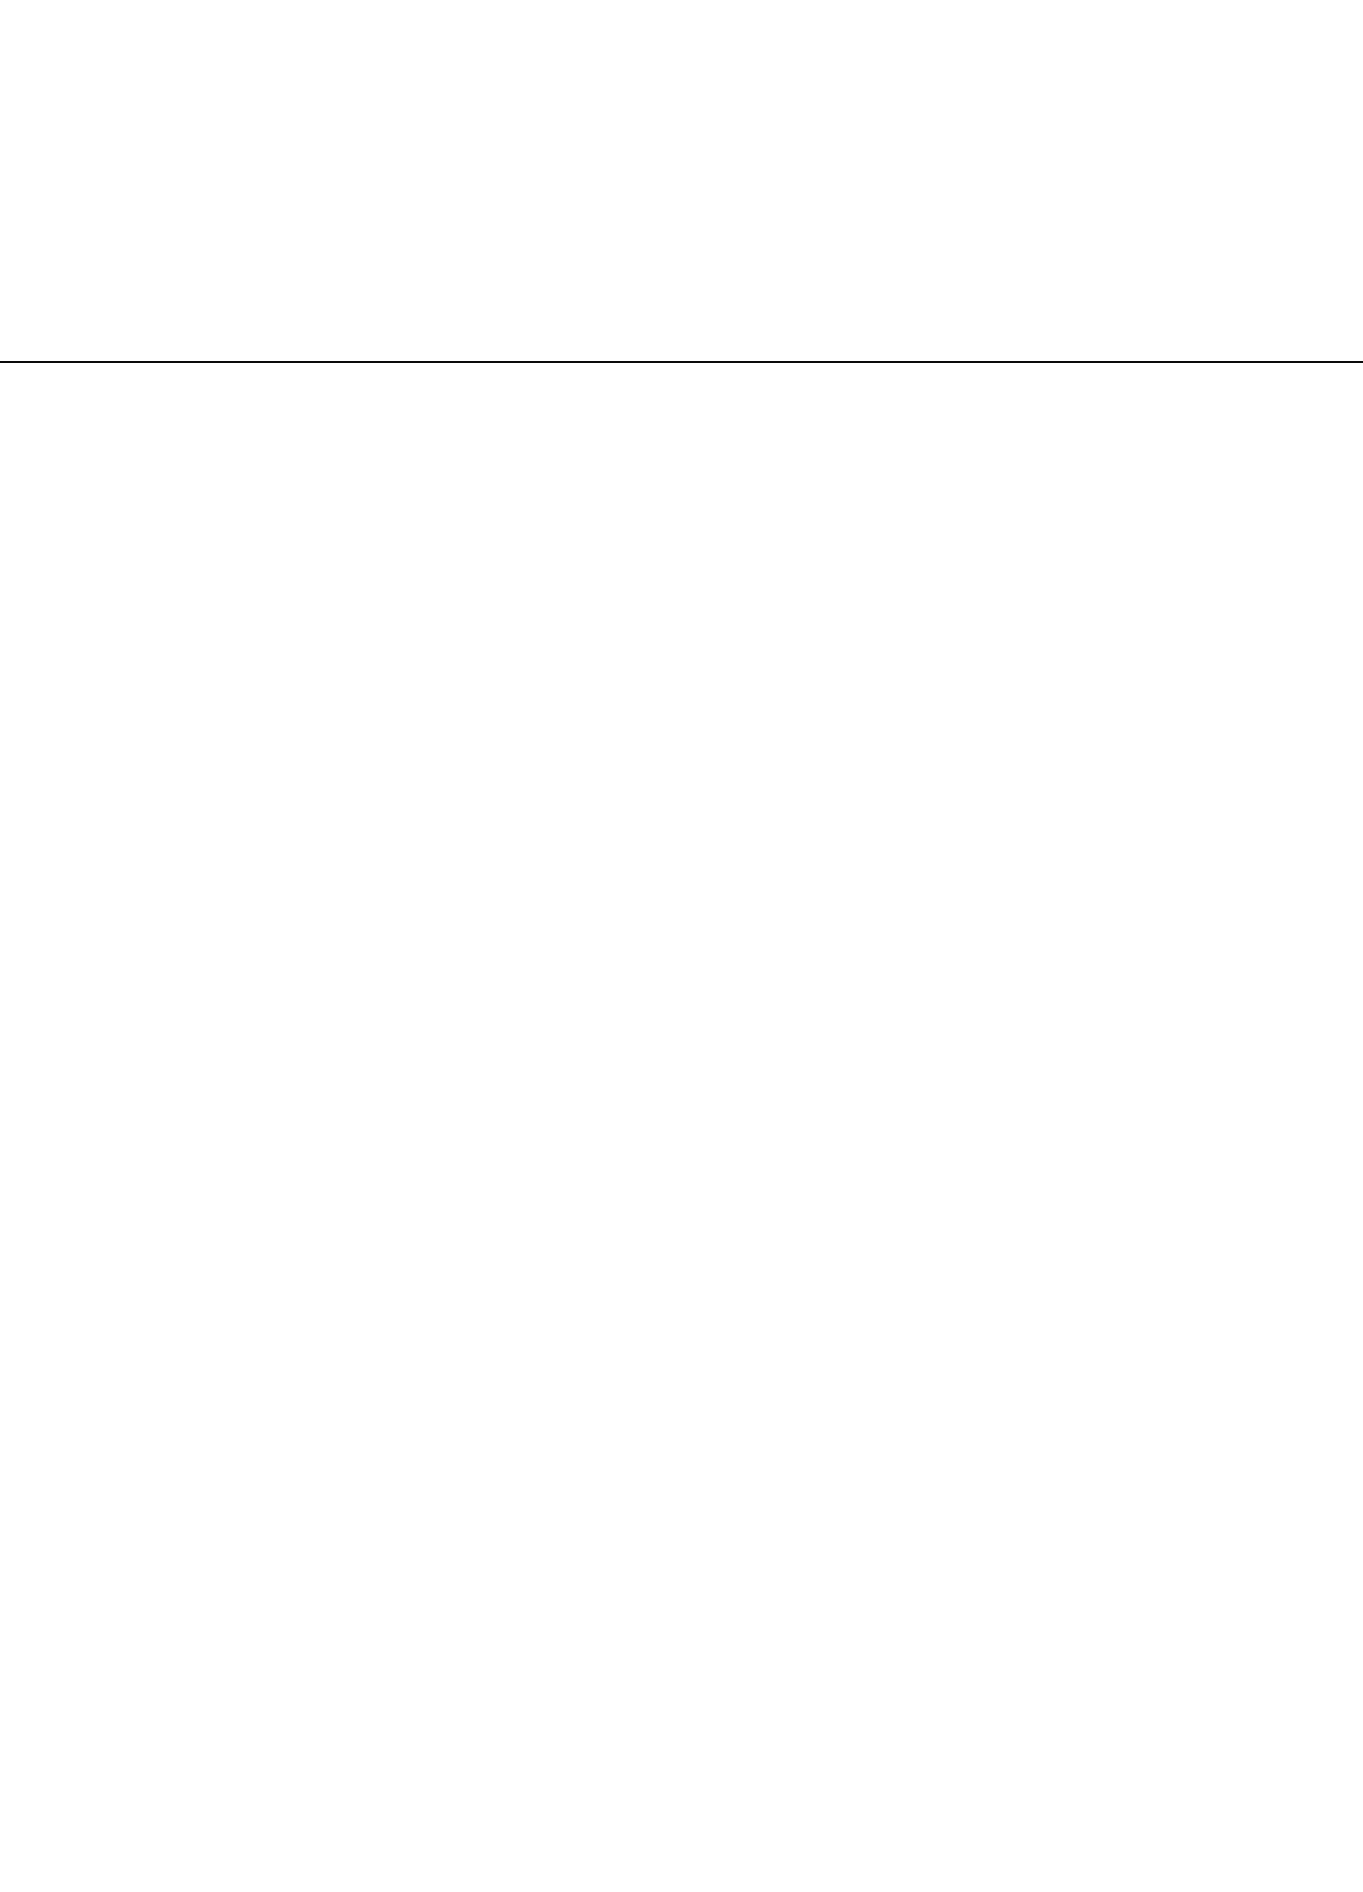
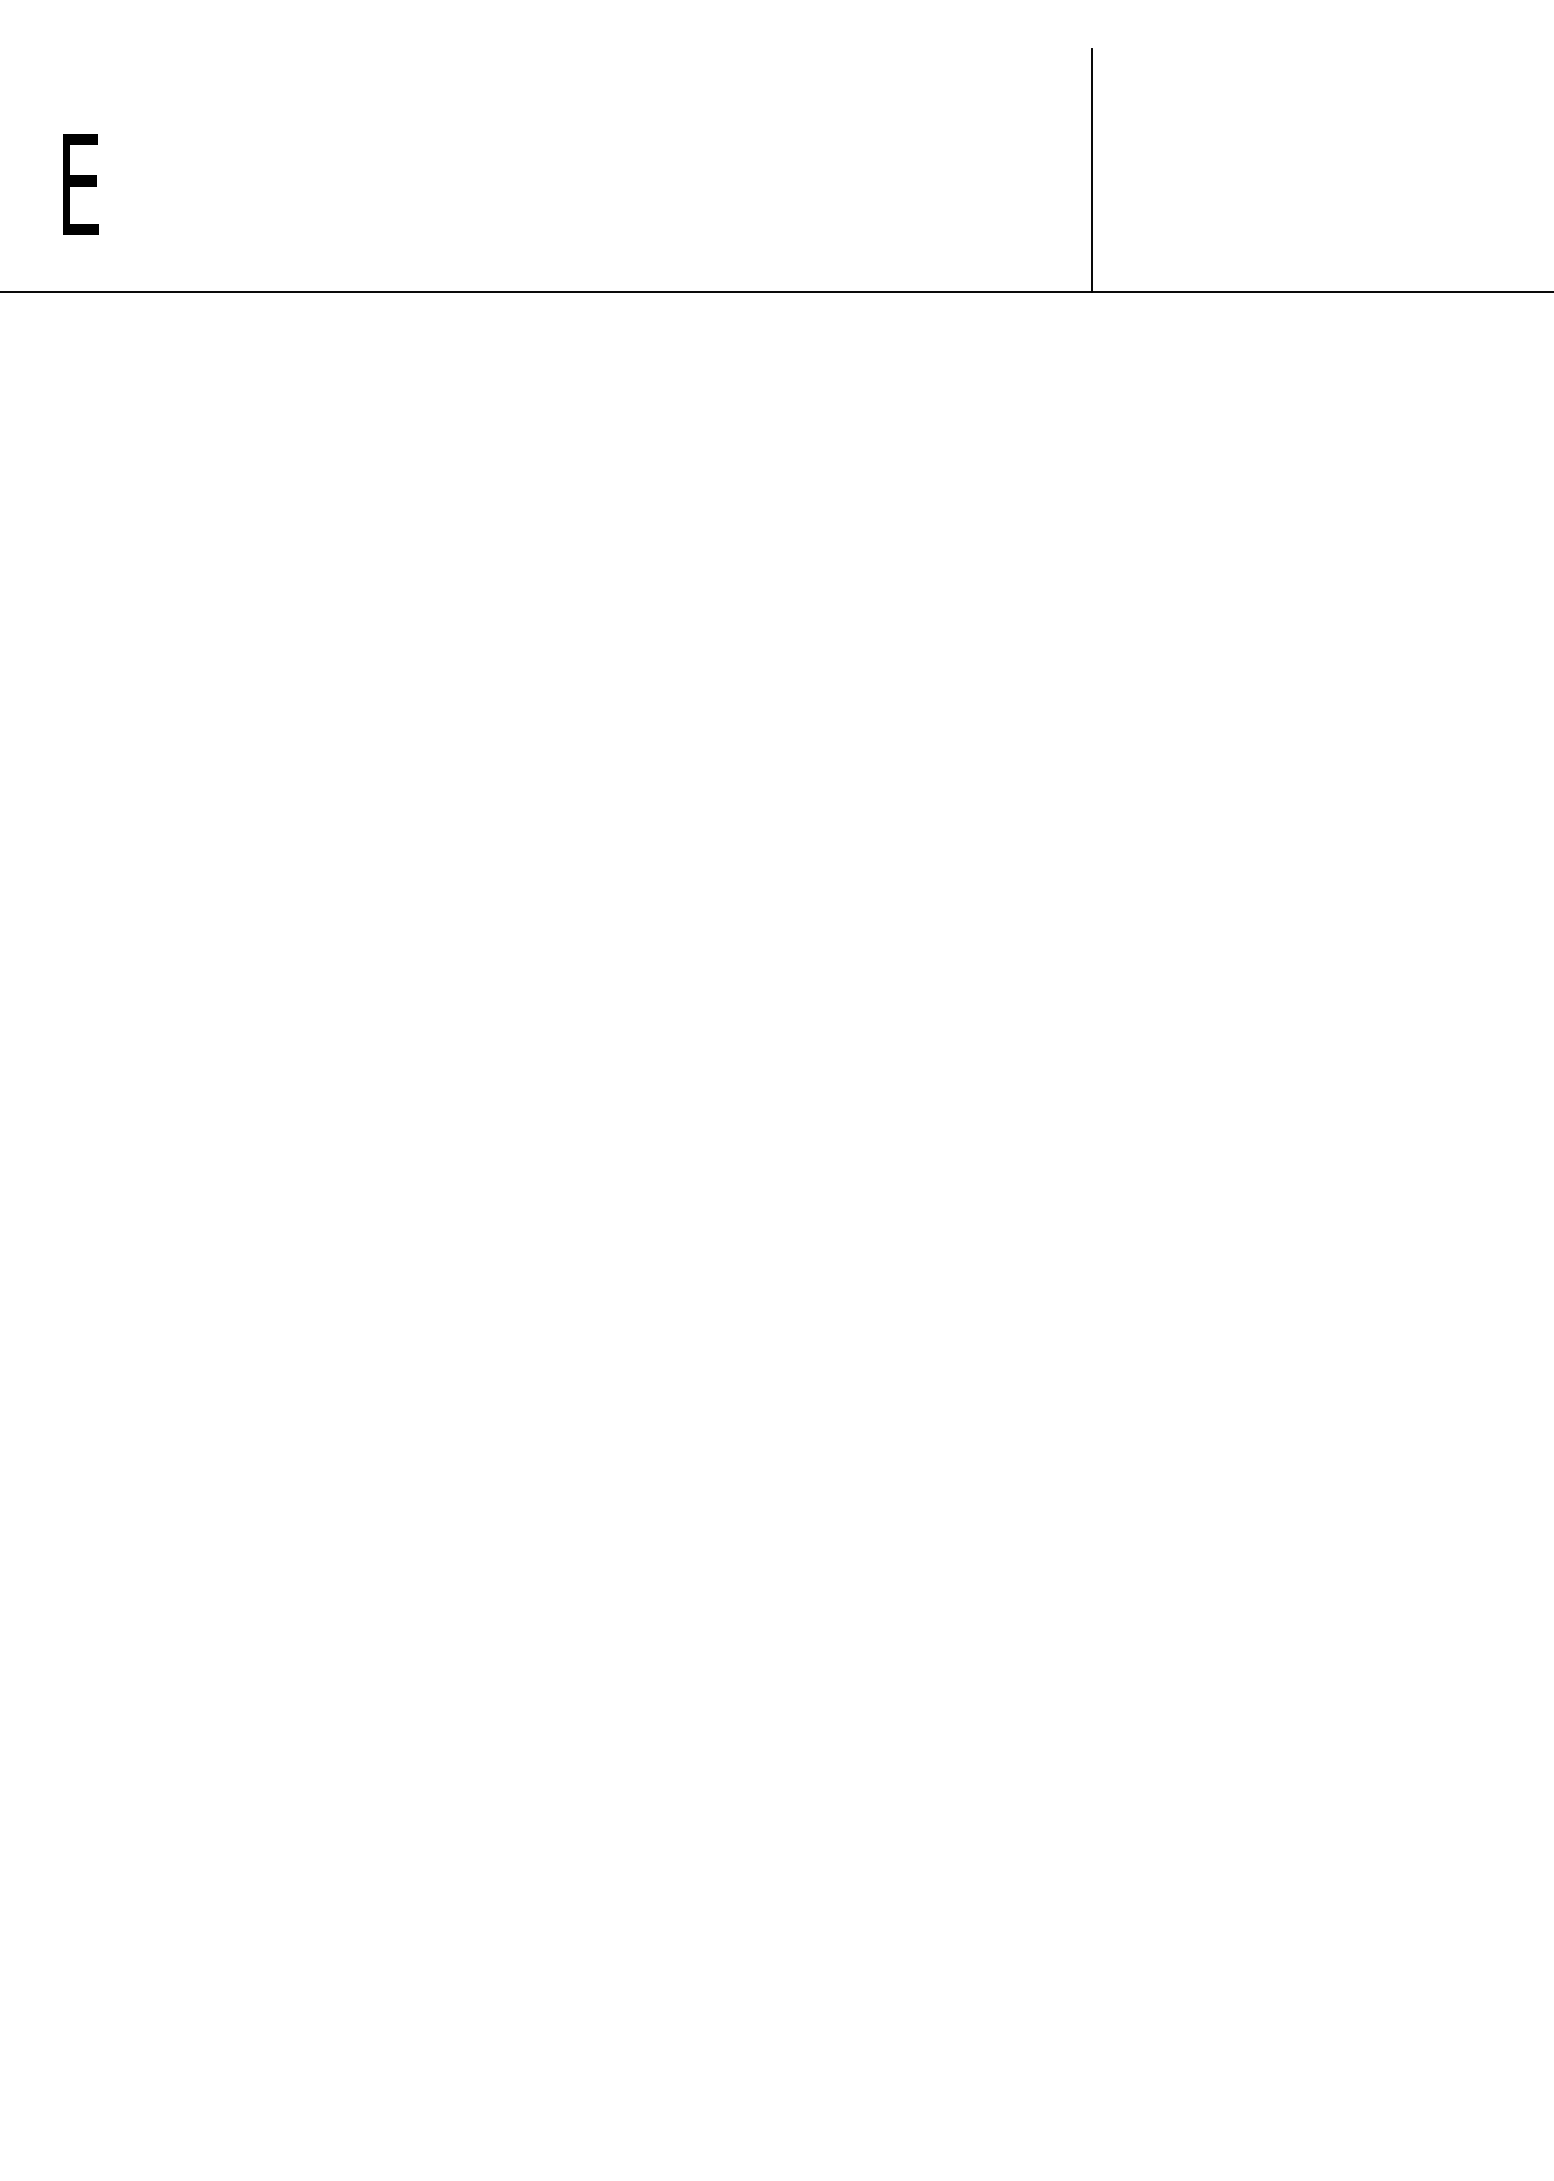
line: (959, 243) -> (1091, 170), added

